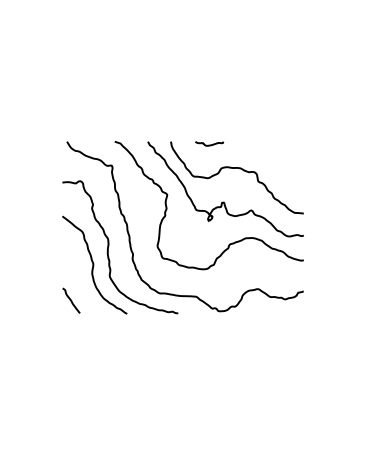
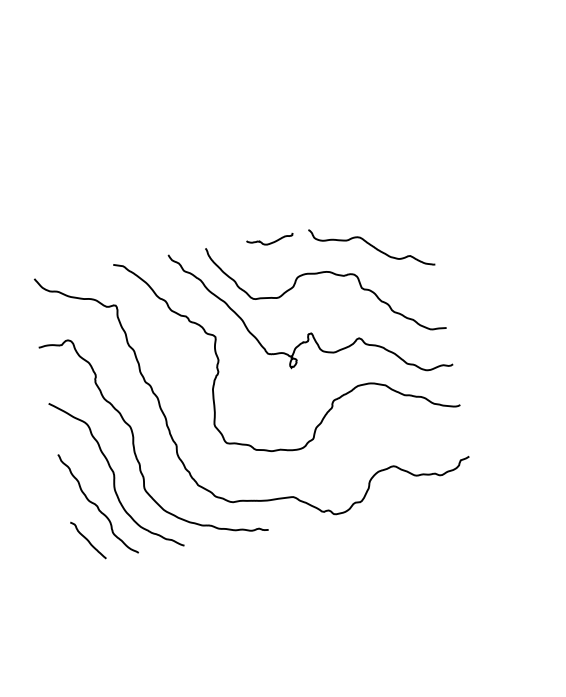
curve: (267, 157) -> (370, 246), added
curve: (80, 280) -> (97, 504), added

